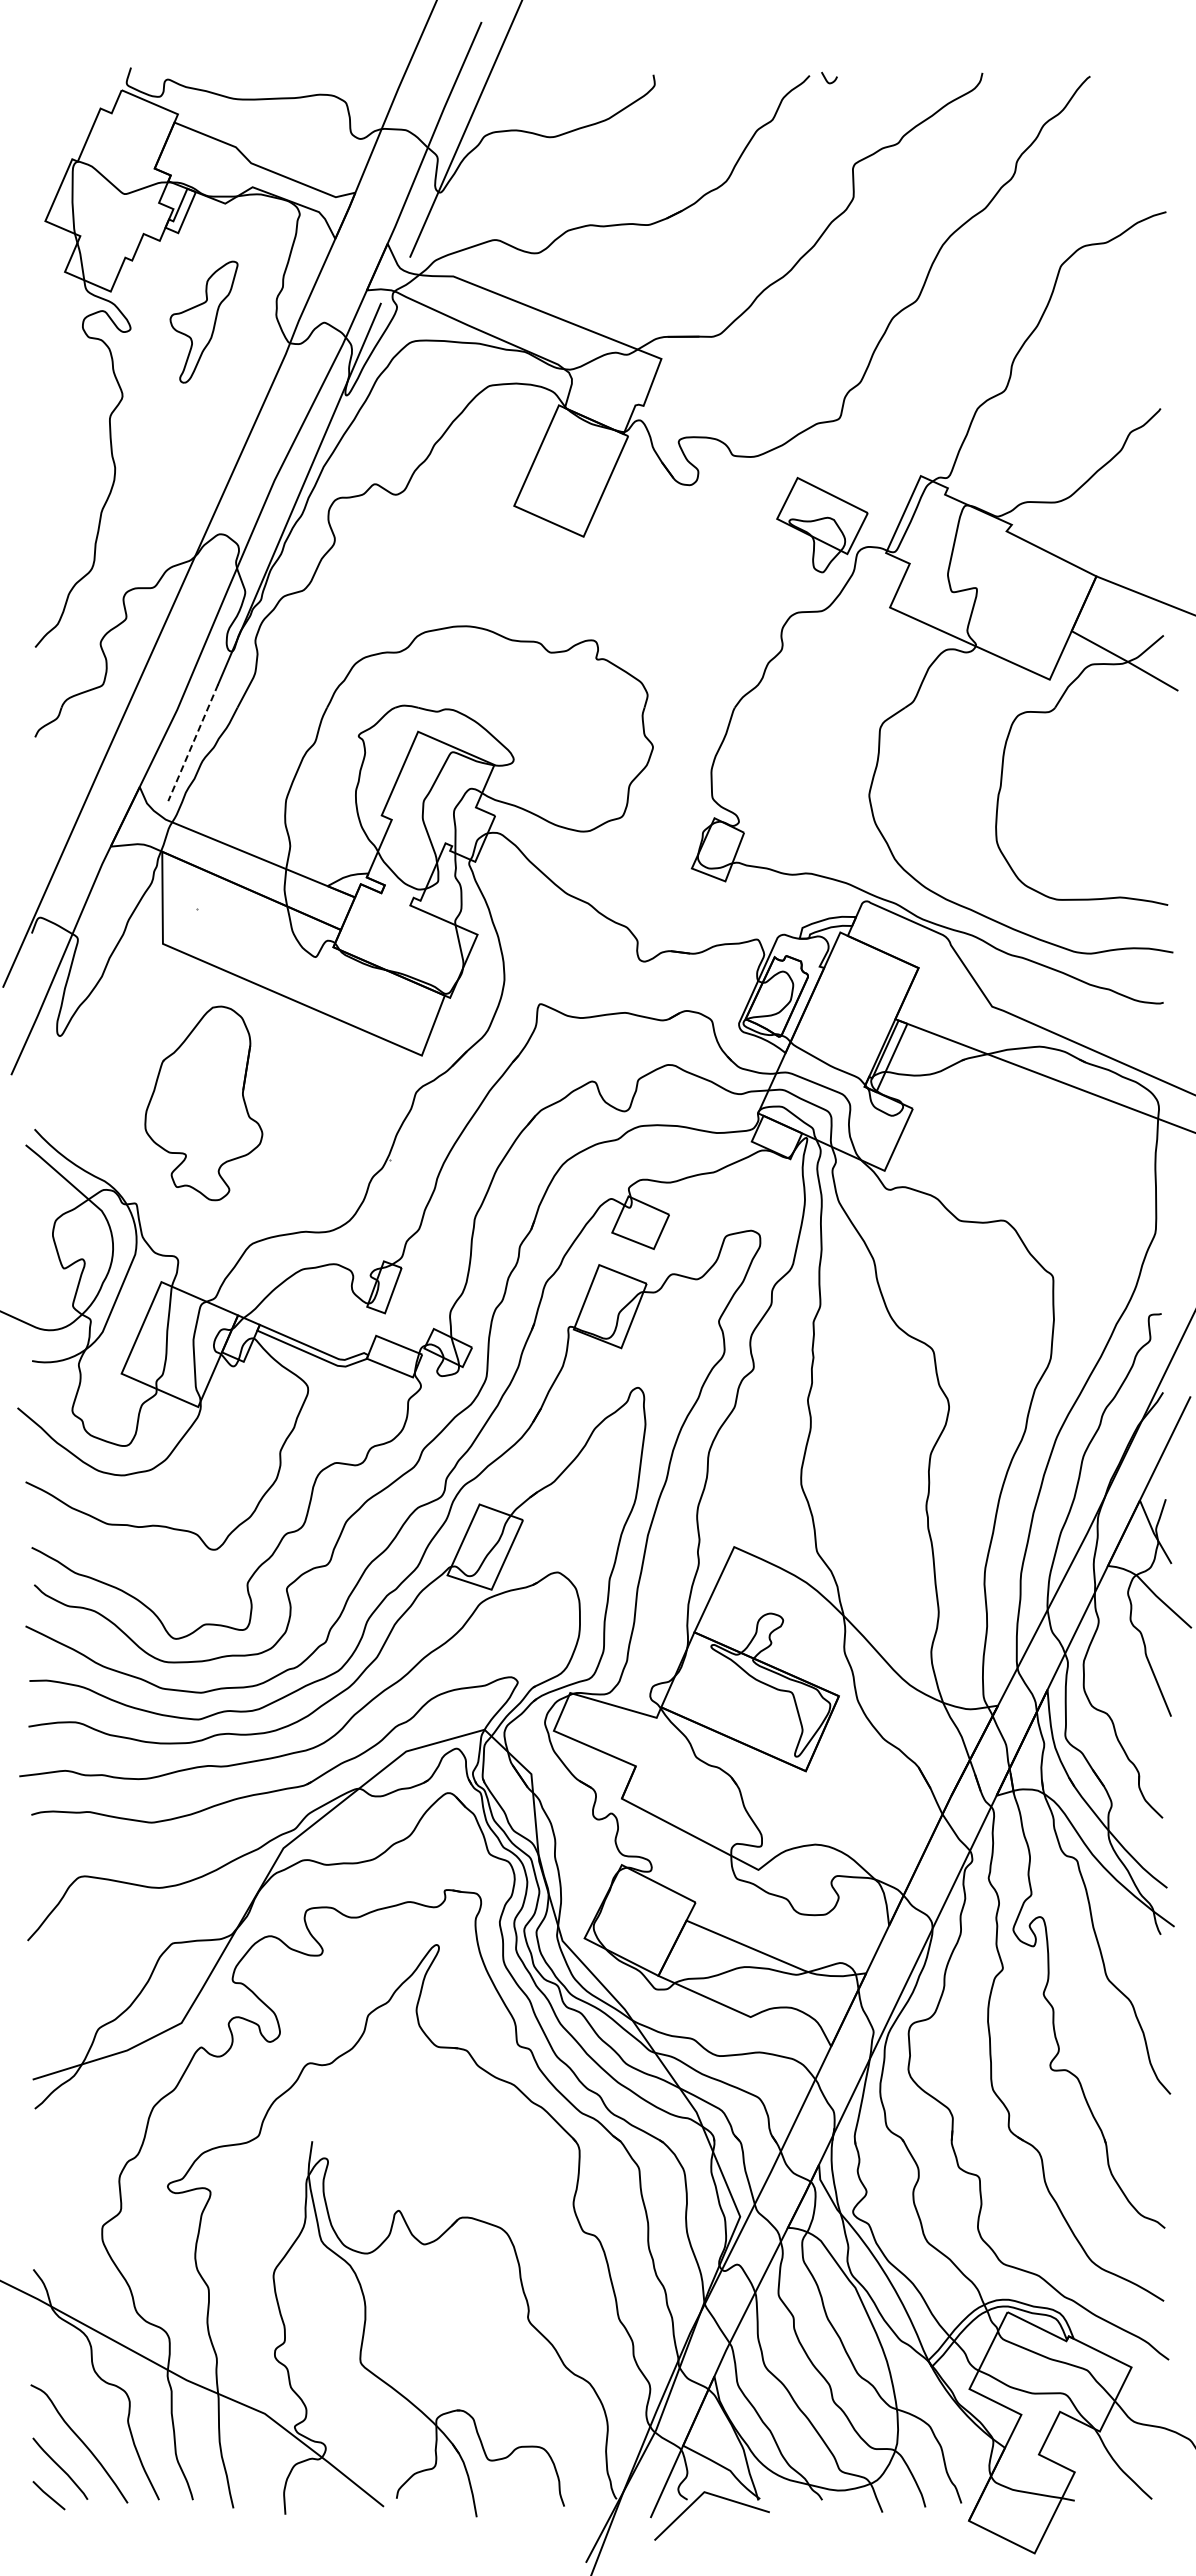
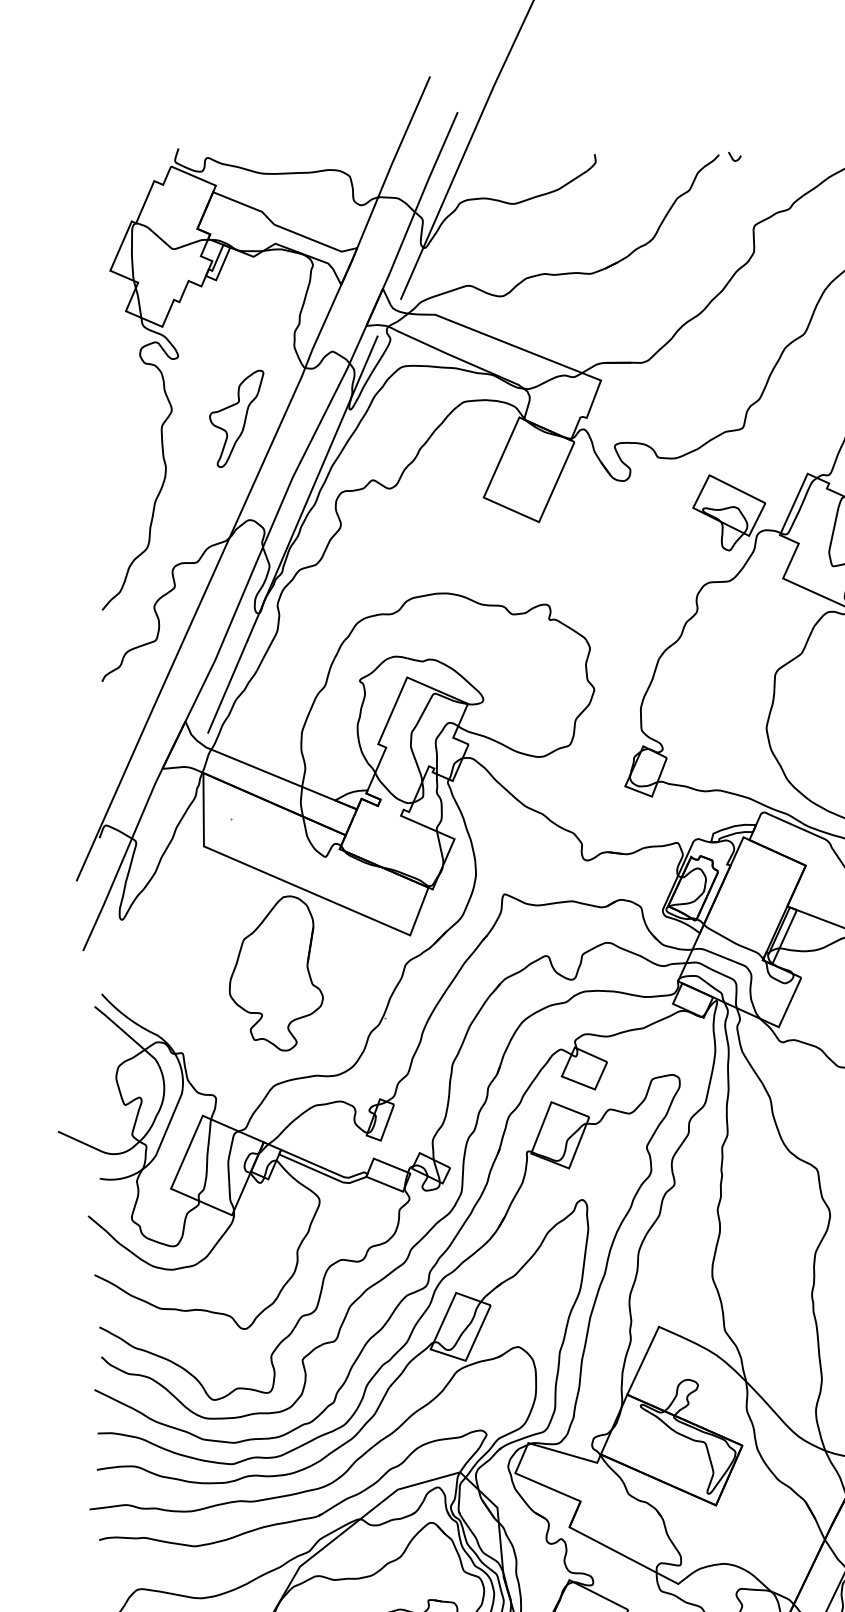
part: (203, 321) -> (236, 418), moved
line: (193, 743) -> (228, 686), dashed -> solid
part: (203, 1103) -> (276, 973), moved

